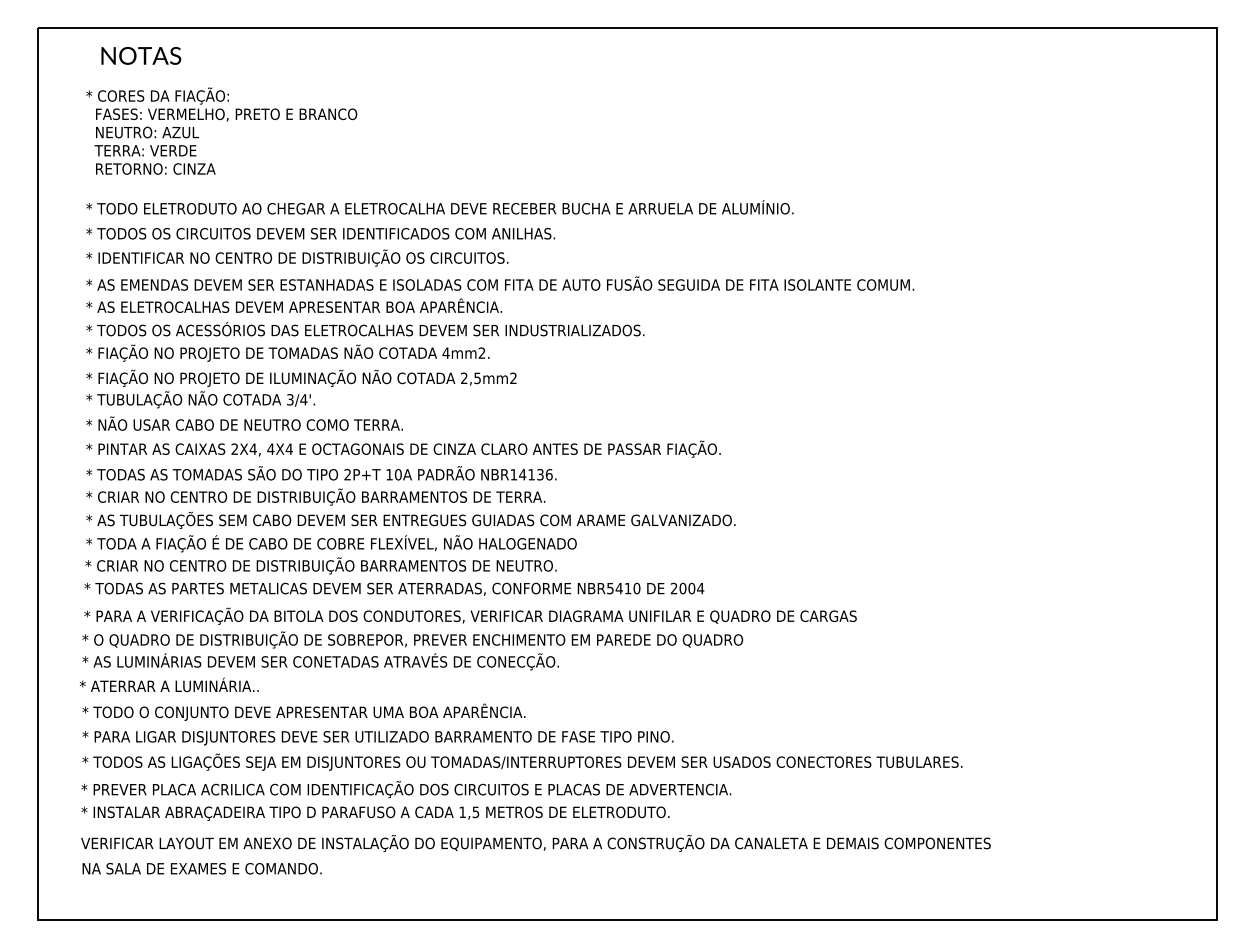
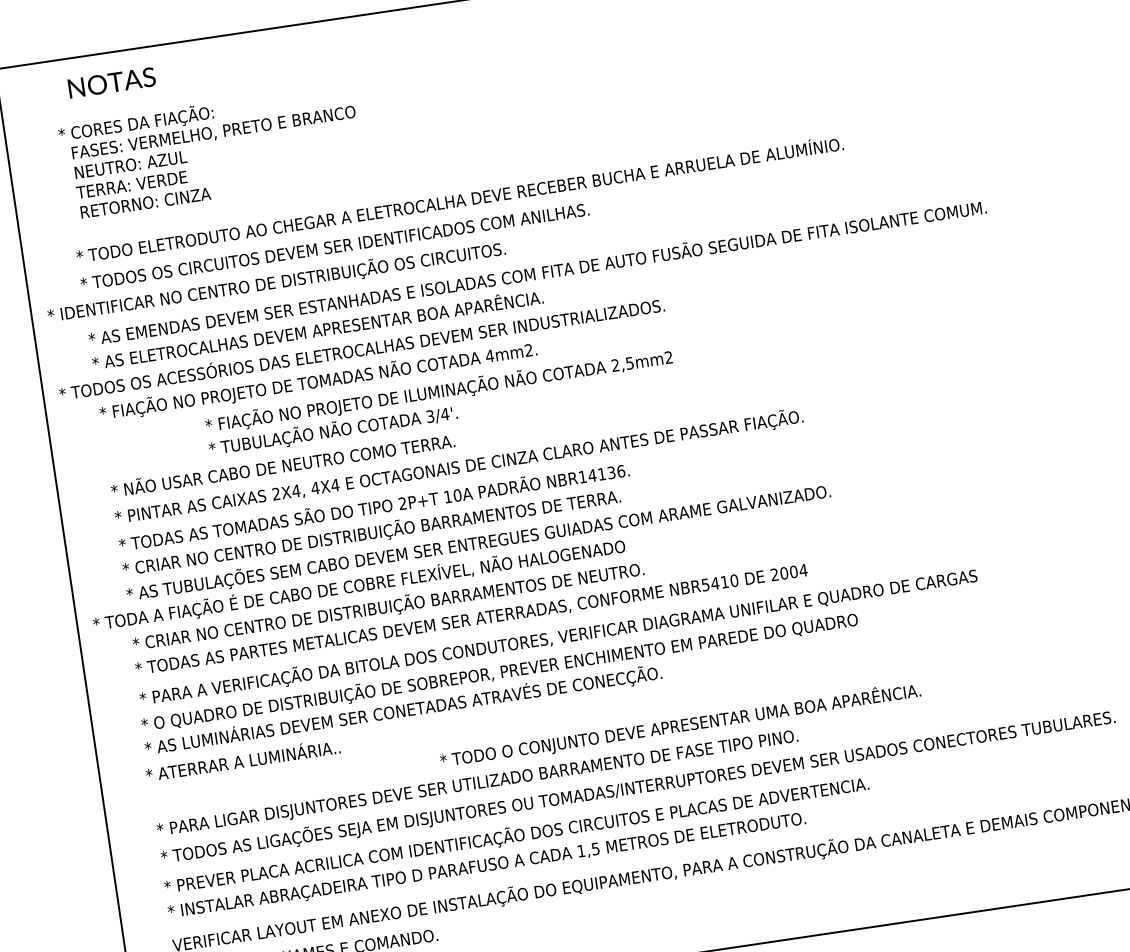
text: (297, 257) -> (276, 281), moved
text: (365, 328) -> (361, 347), moved
text: (301, 388) -> (440, 402), moved
text: (331, 543) -> (359, 585), moved
text: (303, 711) -> (679, 724), moved

